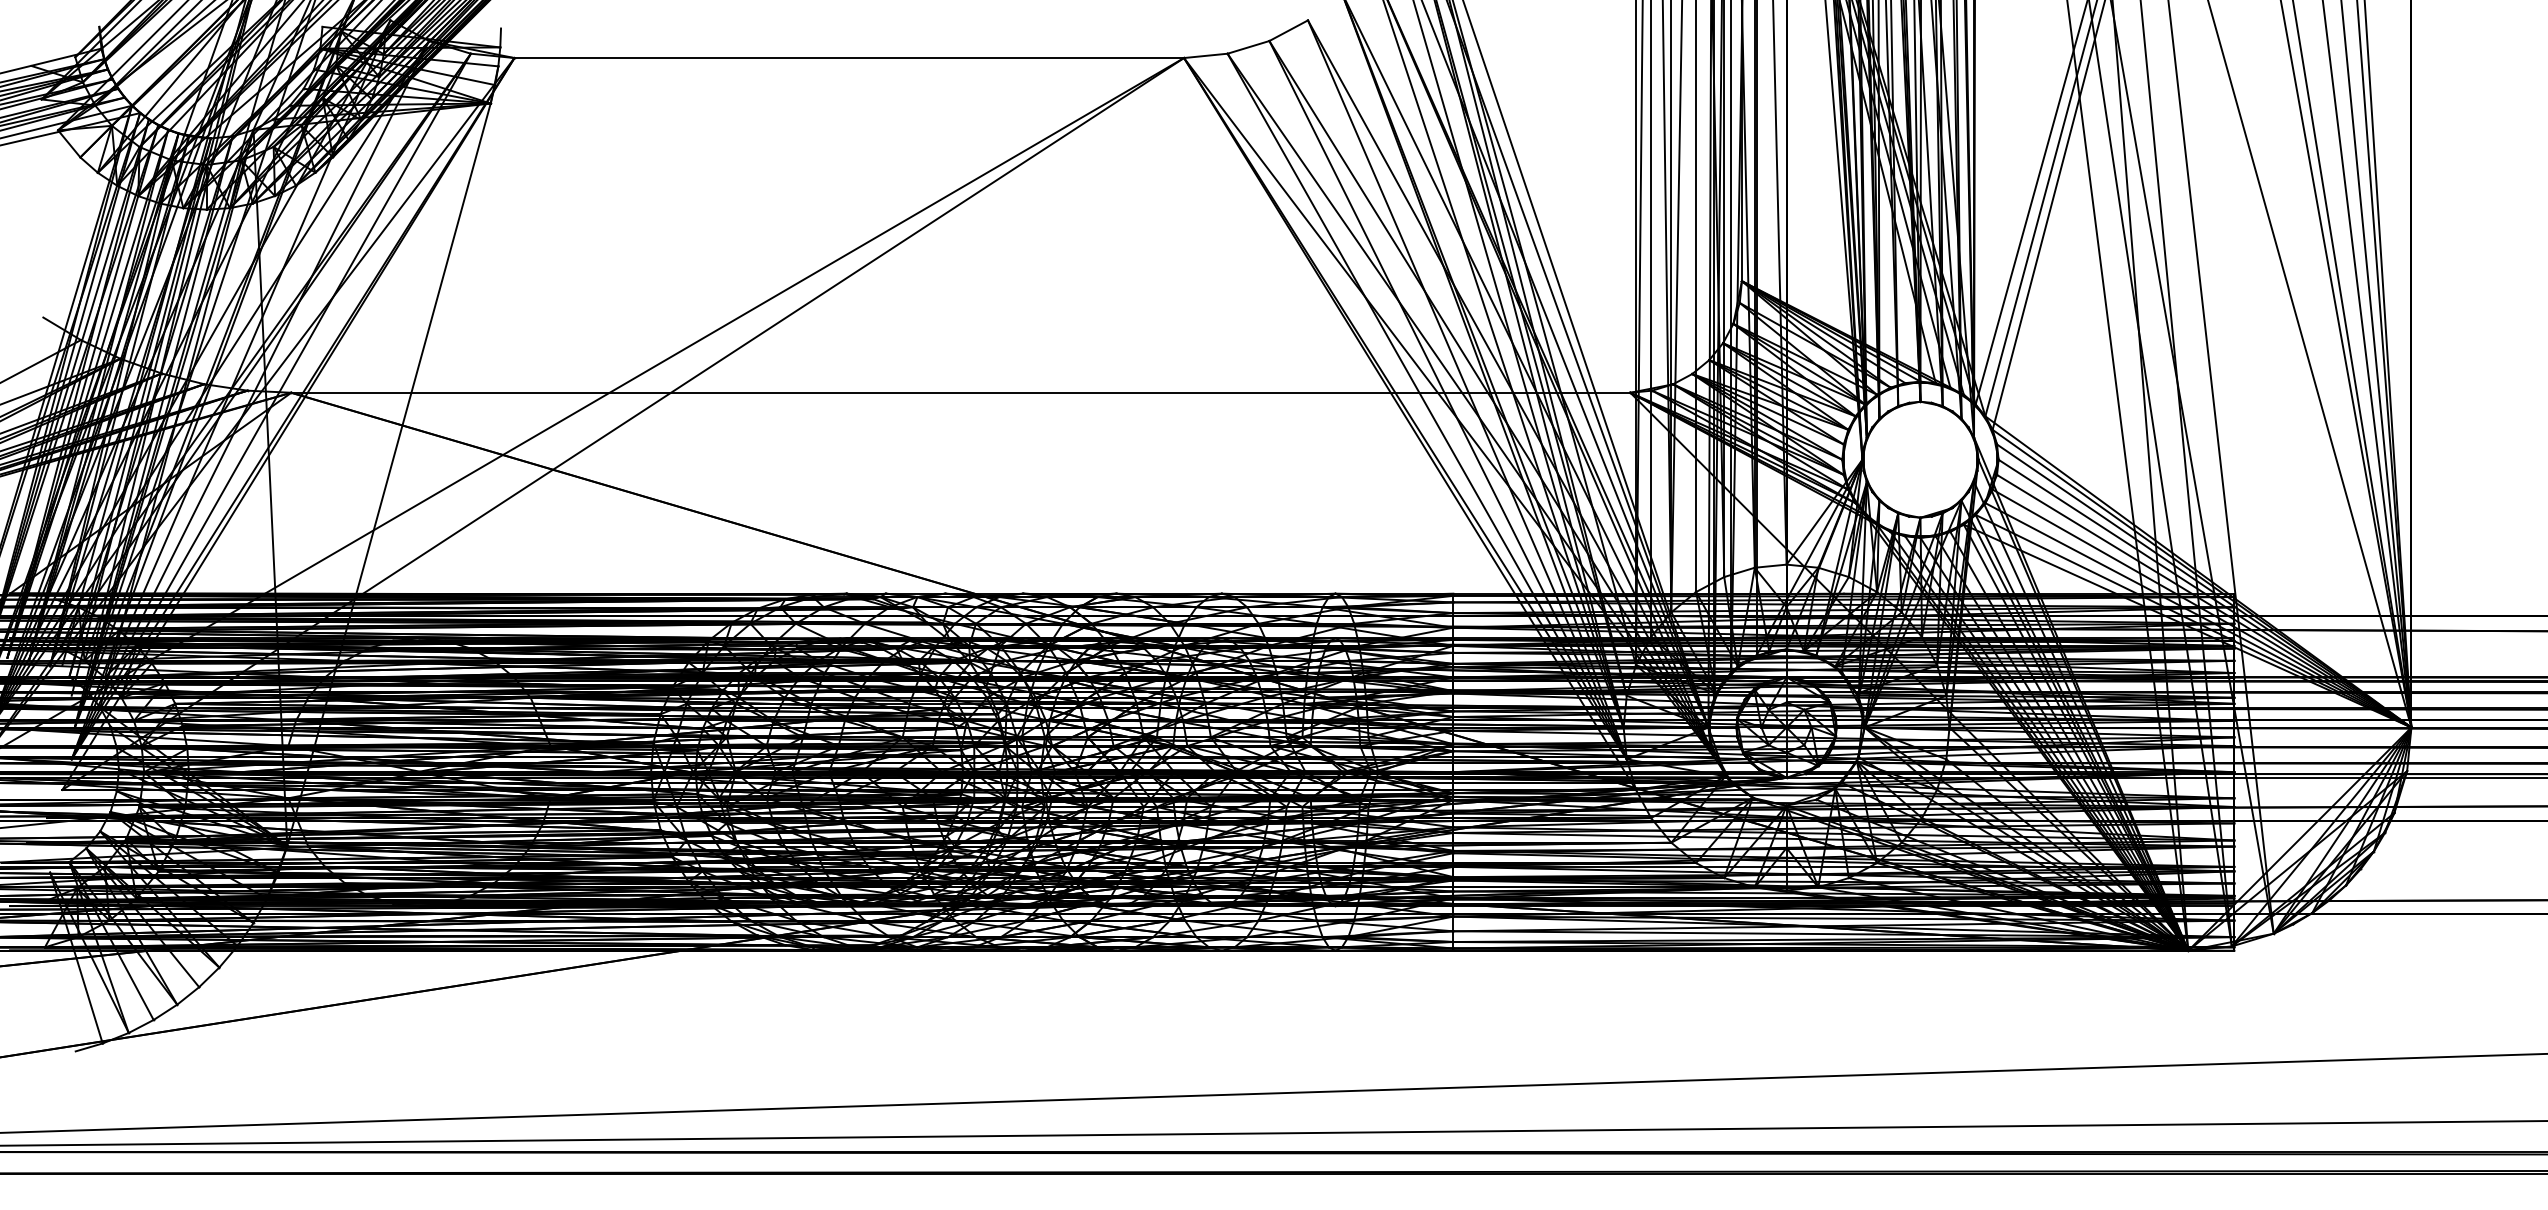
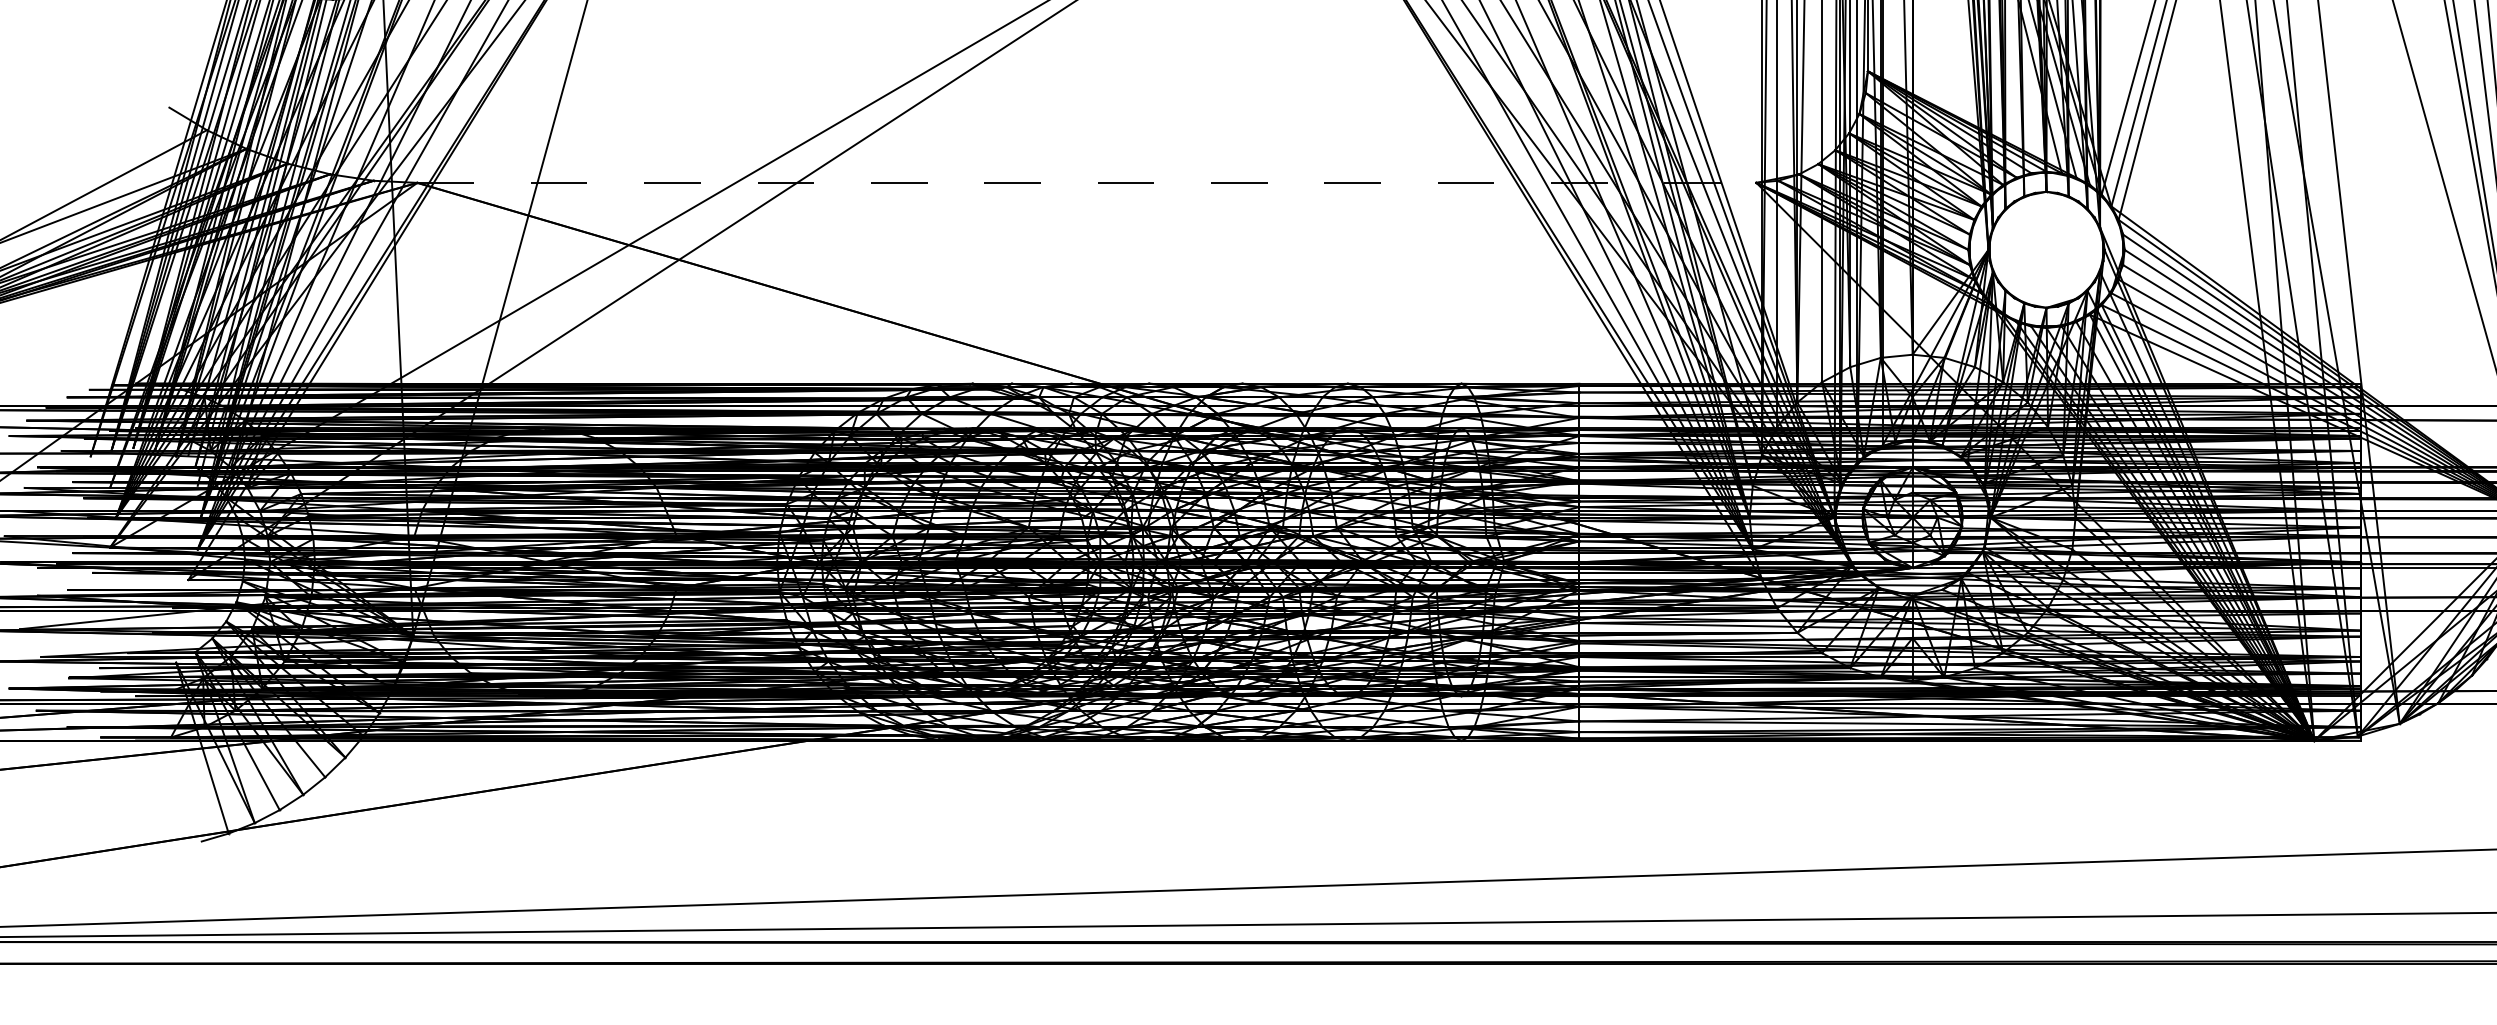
line: (960, 392) -> (1086, 182), solid -> dashed

